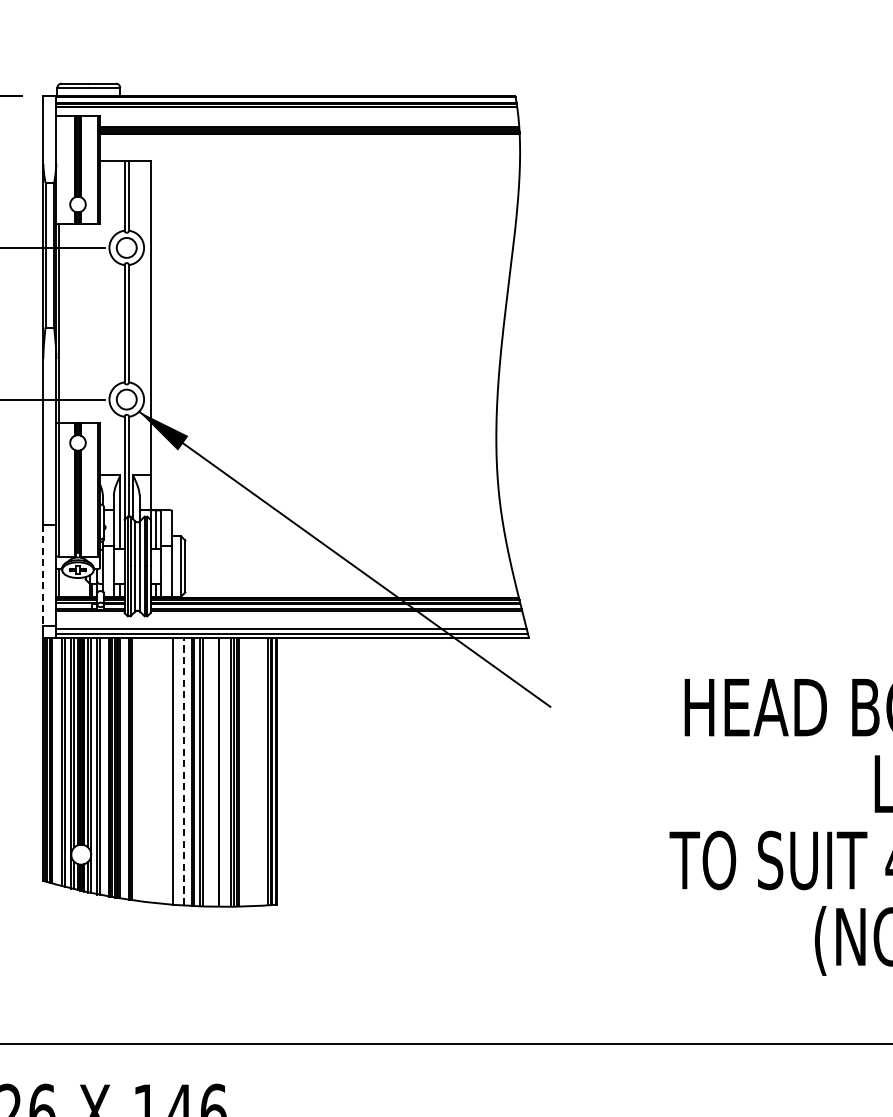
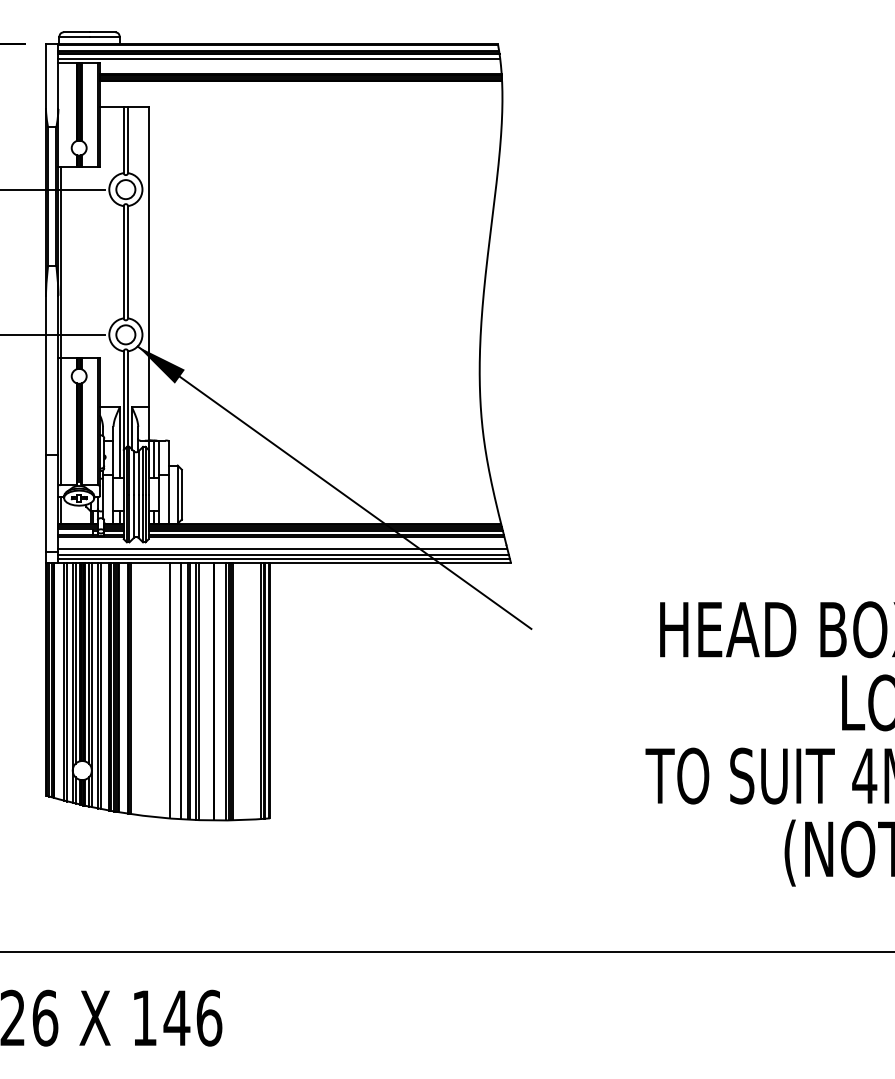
line: (287, 111) -> (279, 59), added
line: (43, 575) -> (46, 503), dashed -> solid
line: (290, 623) -> (282, 549), added
line: (183, 772) -> (180, 691), dashed -> solid

